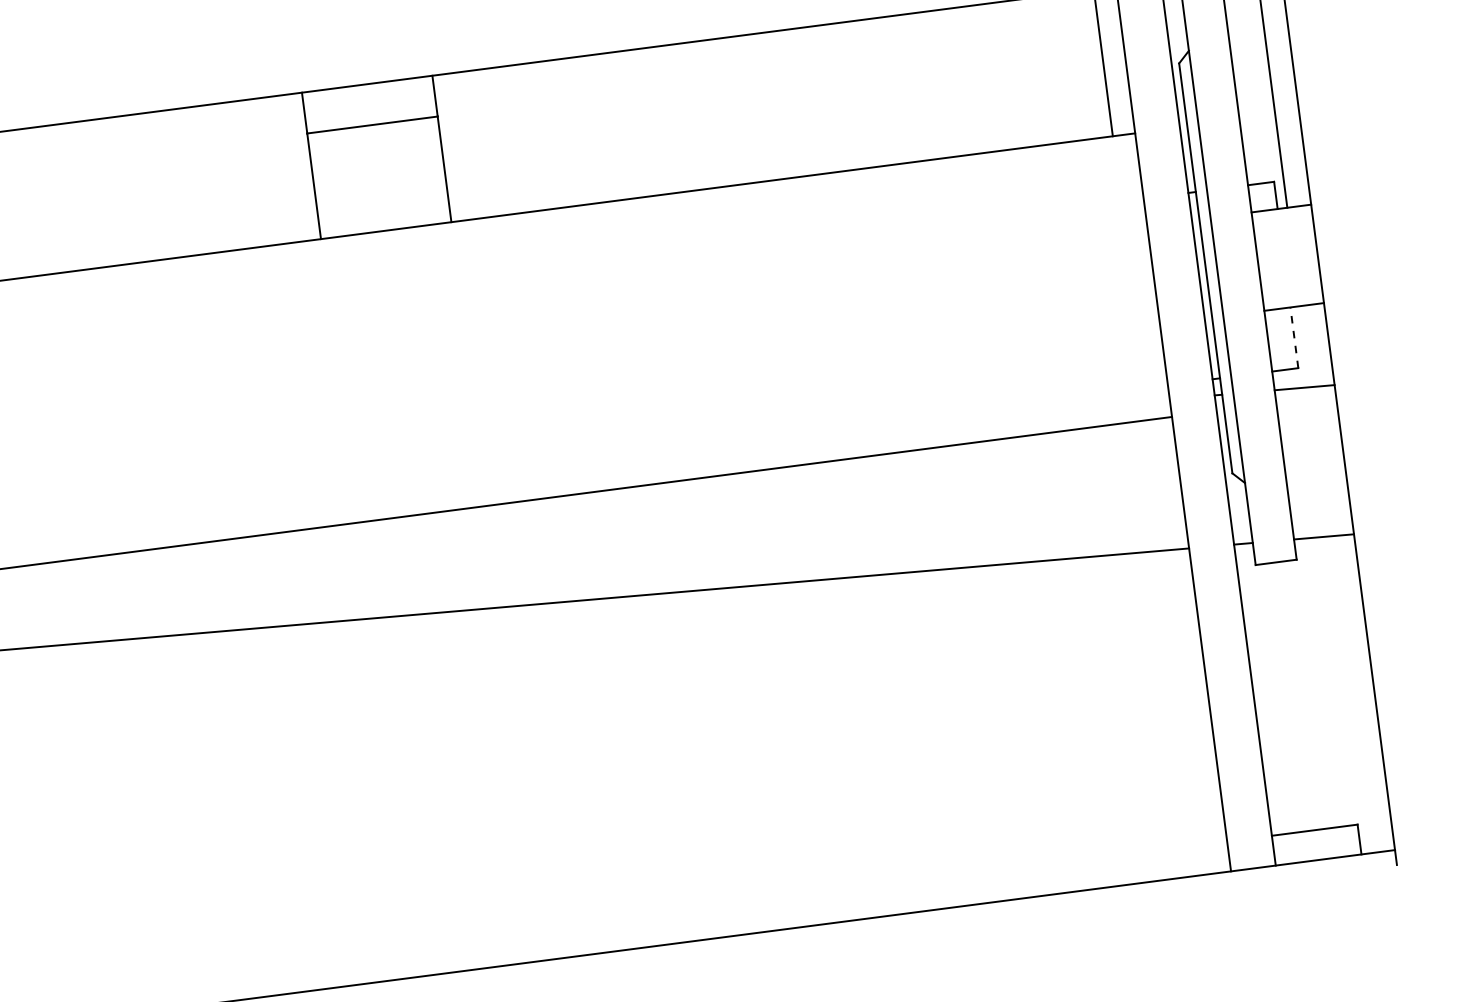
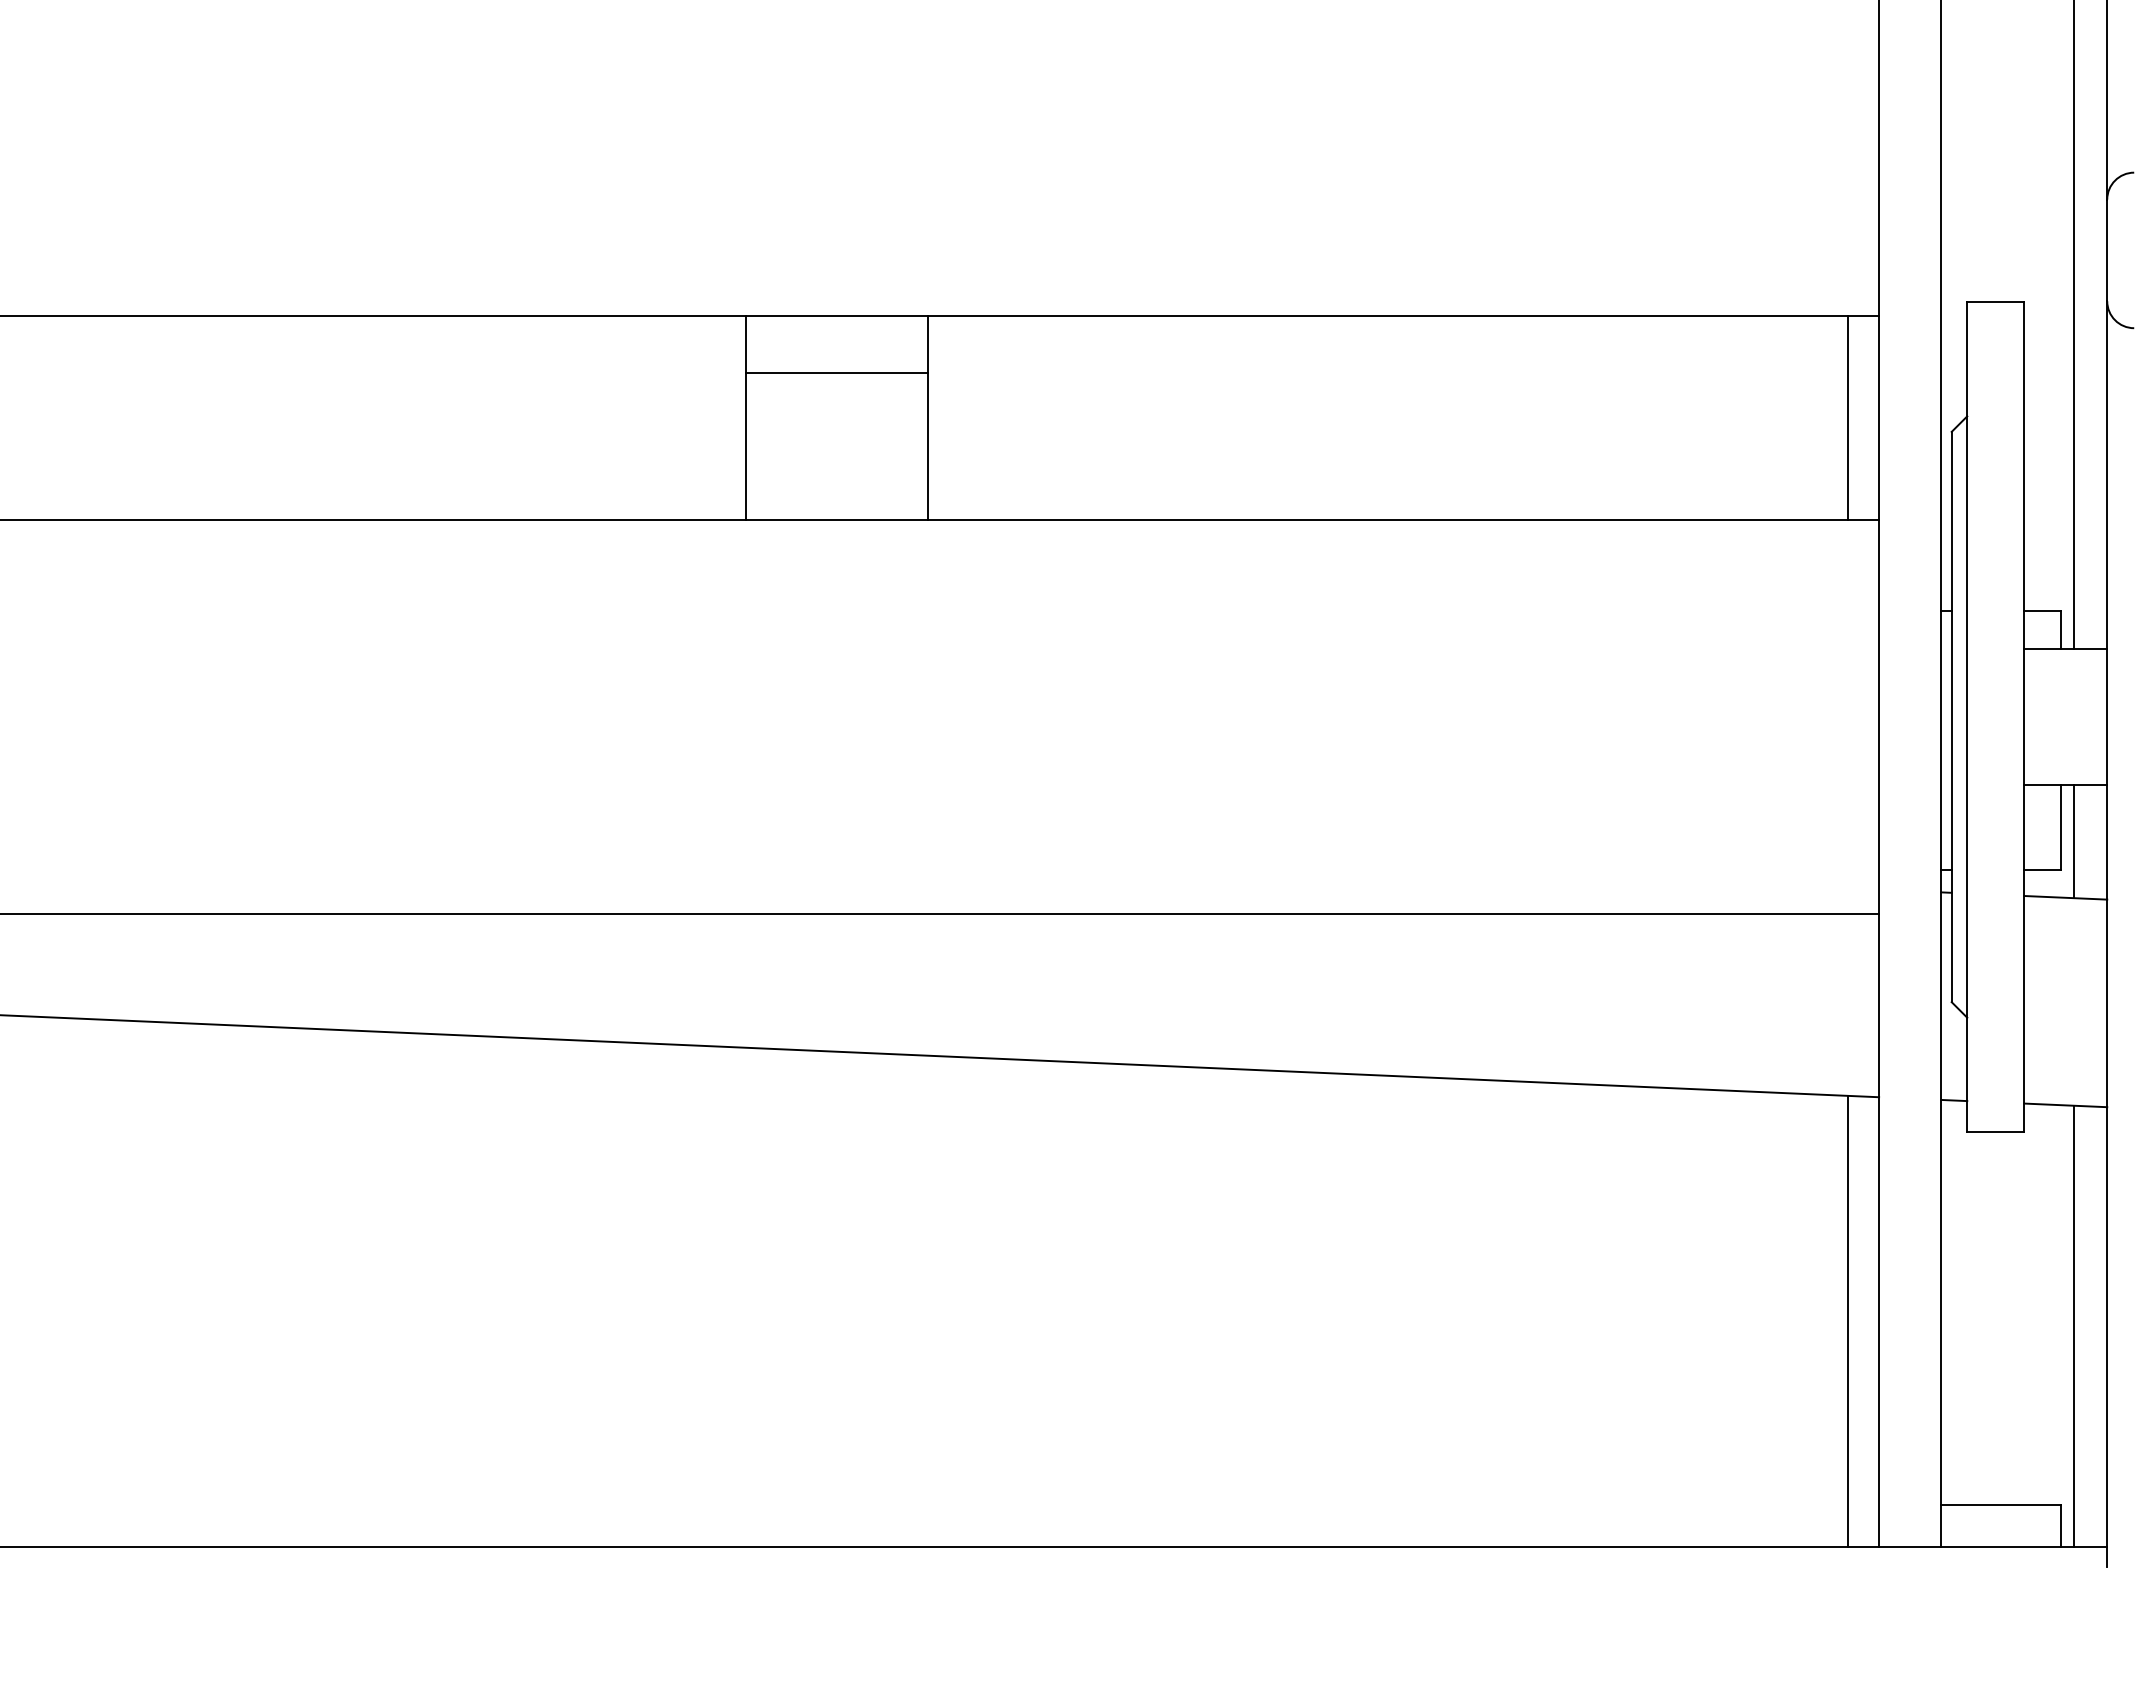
line: (1294, 337) -> (2060, 827), dashed -> solid
line: (1305, 346) -> (2074, 841), added
line: (1350, 694) -> (2074, 1325), added
line: (1187, 711) -> (1848, 1320), added

